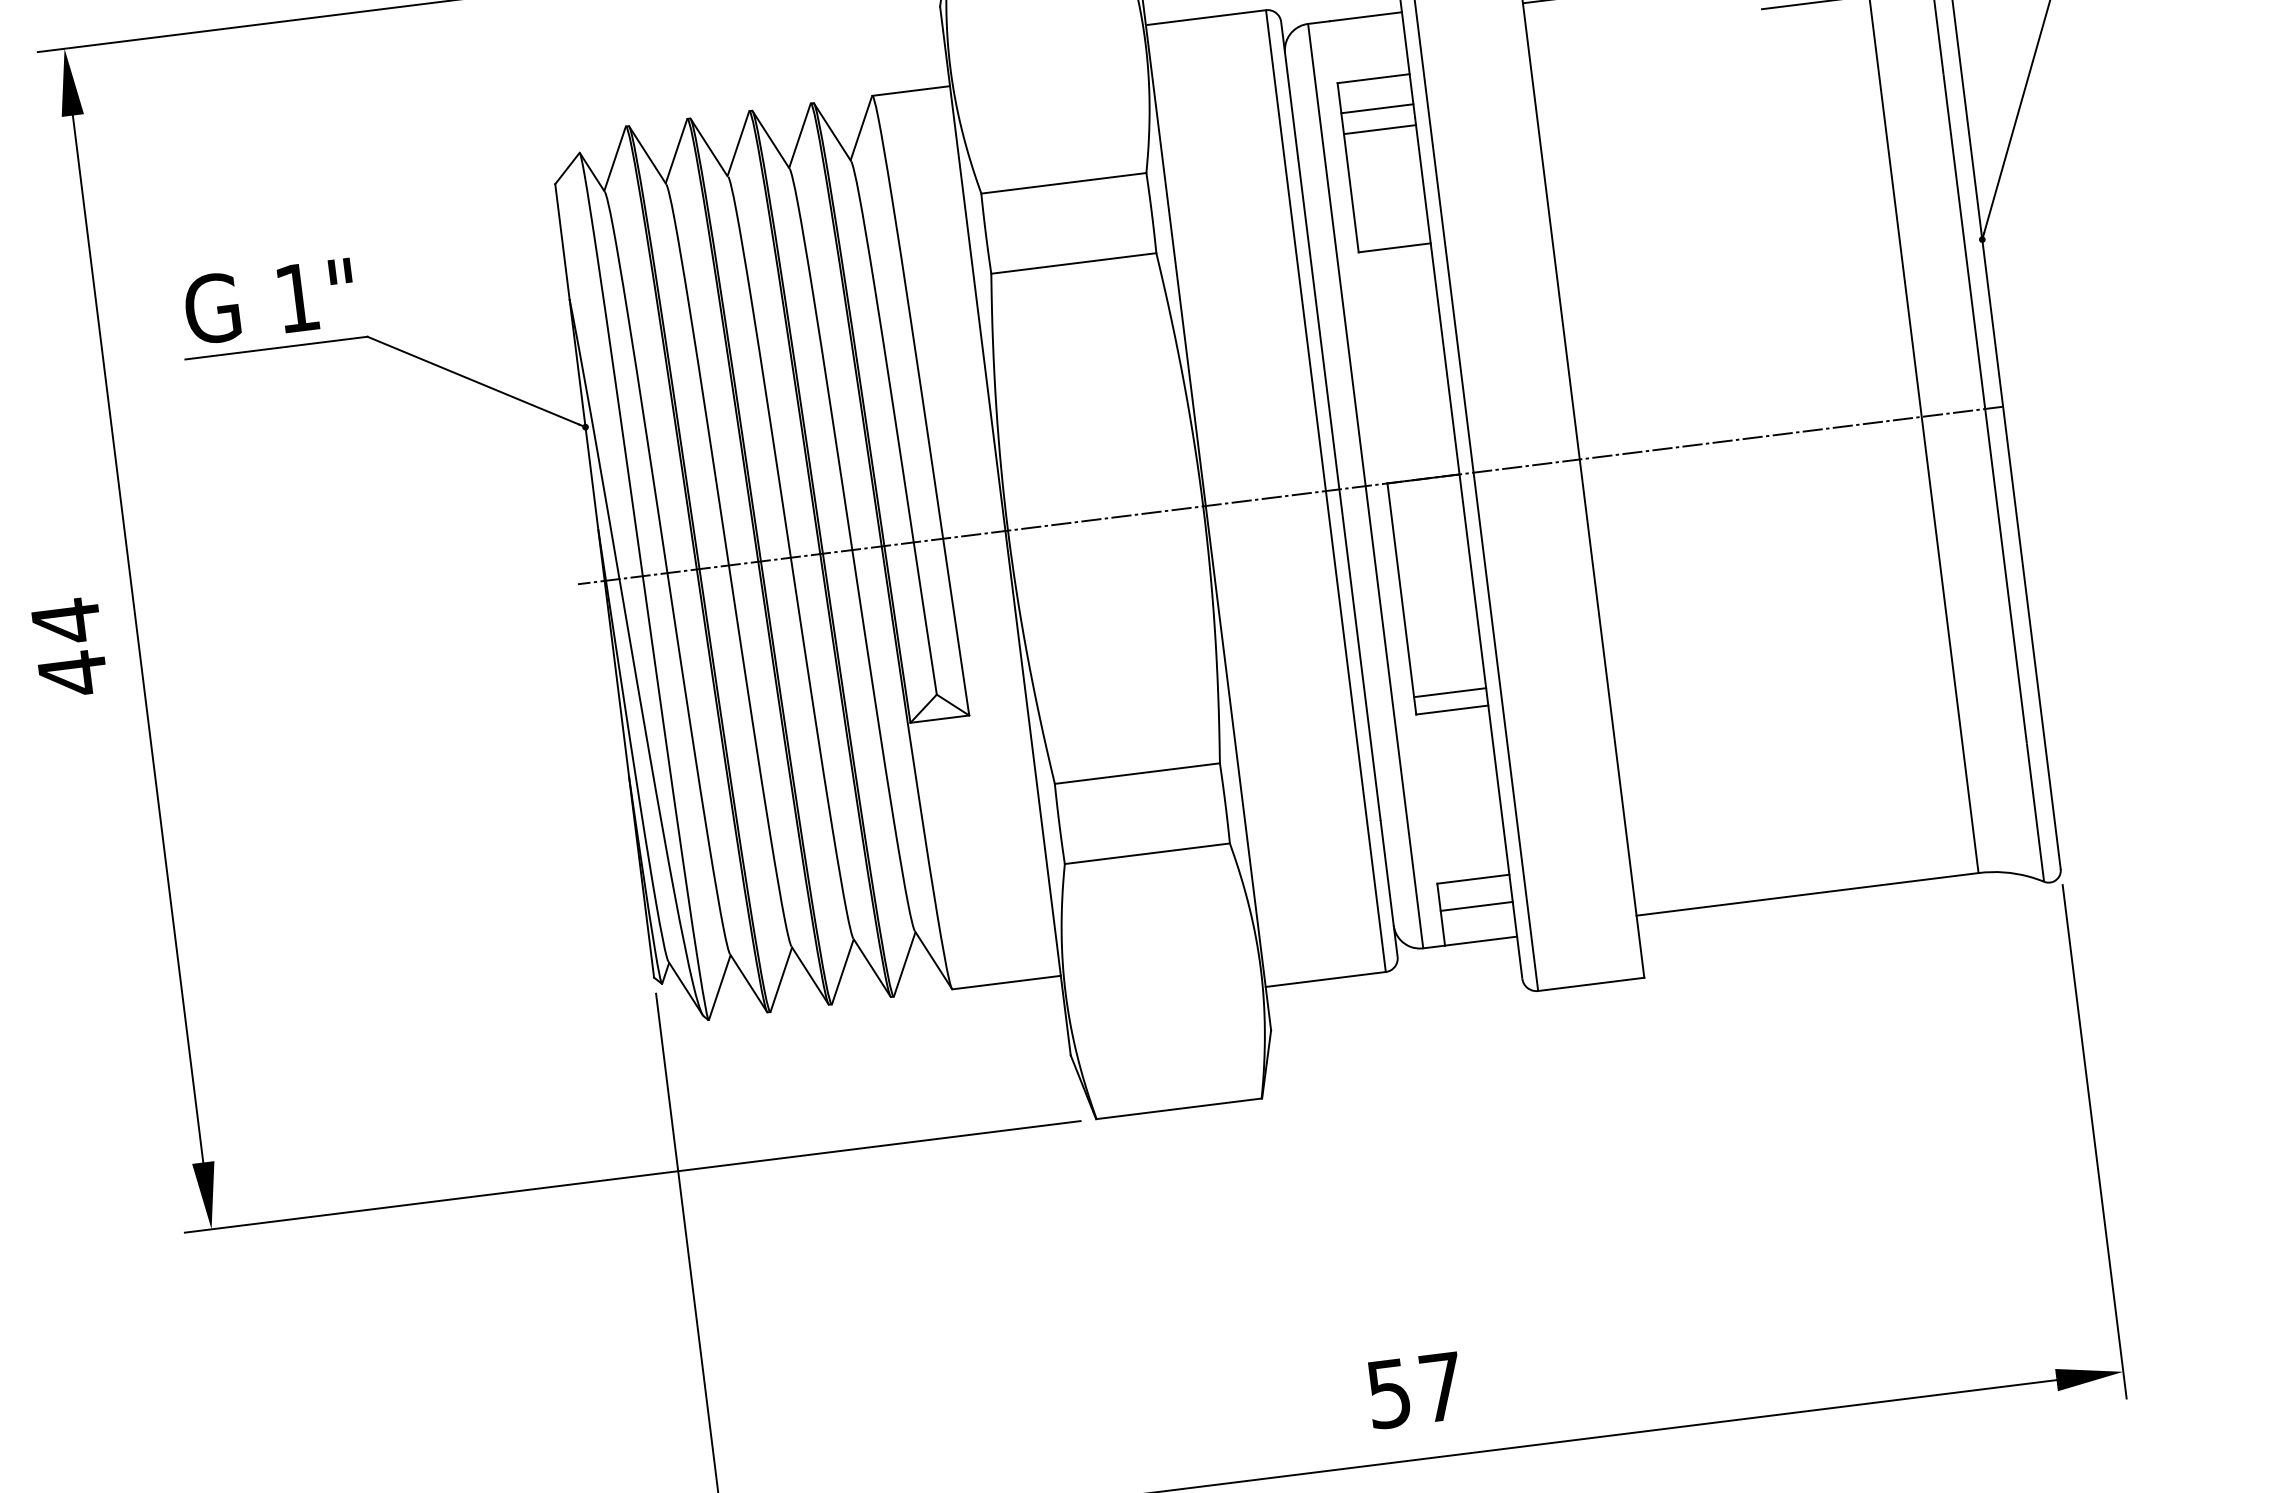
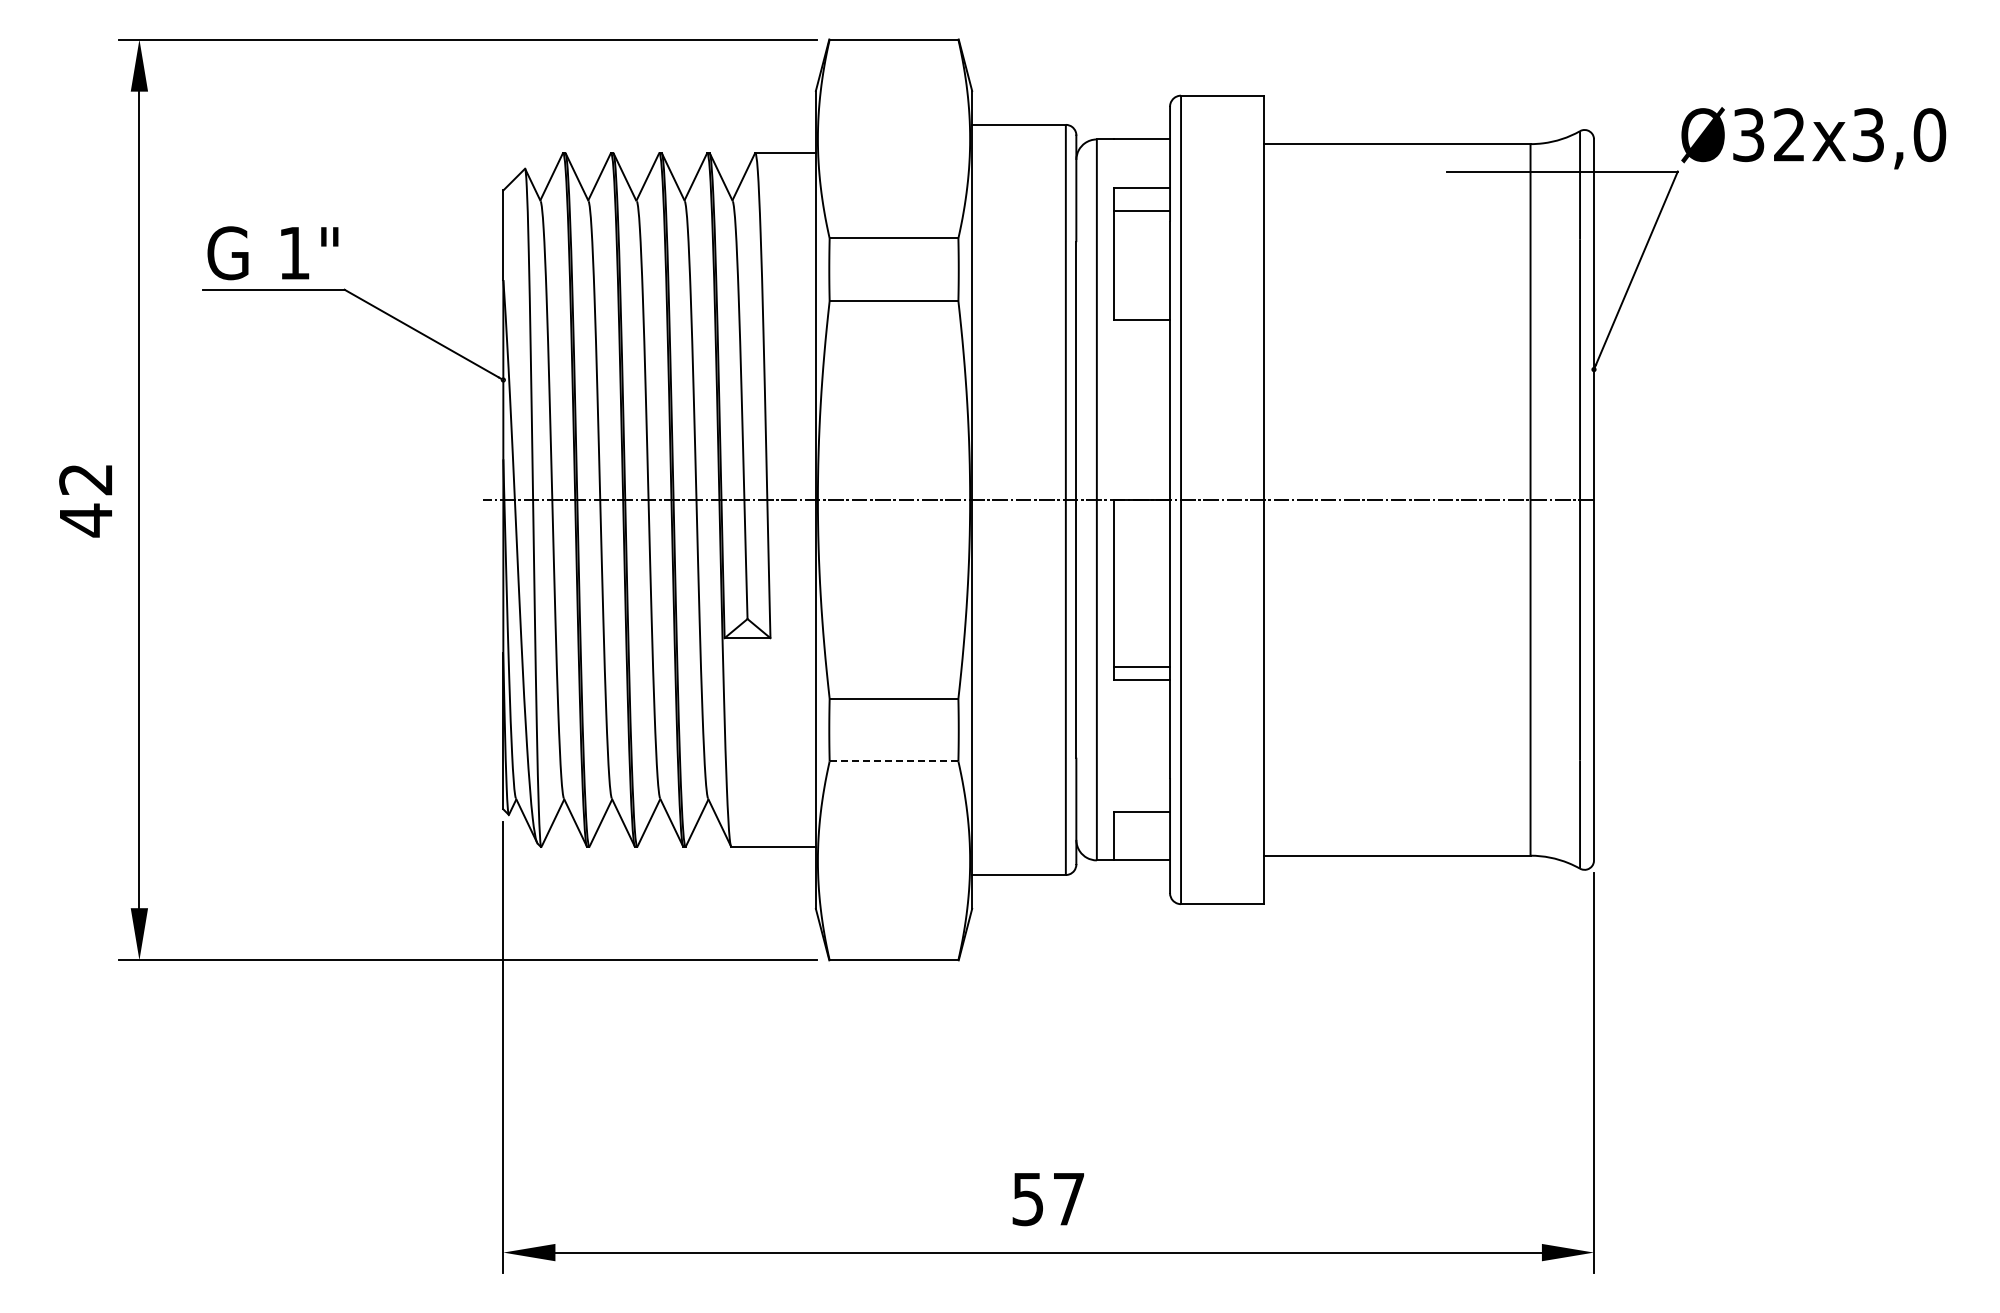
line: (1379, 129) -> (1141, 227), removed
text: (65, 621) -> (85, 479), 44 -> 42
line: (1146, 854) -> (893, 761), solid -> dashed
line: (1476, 906) -> (1141, 833), removed

